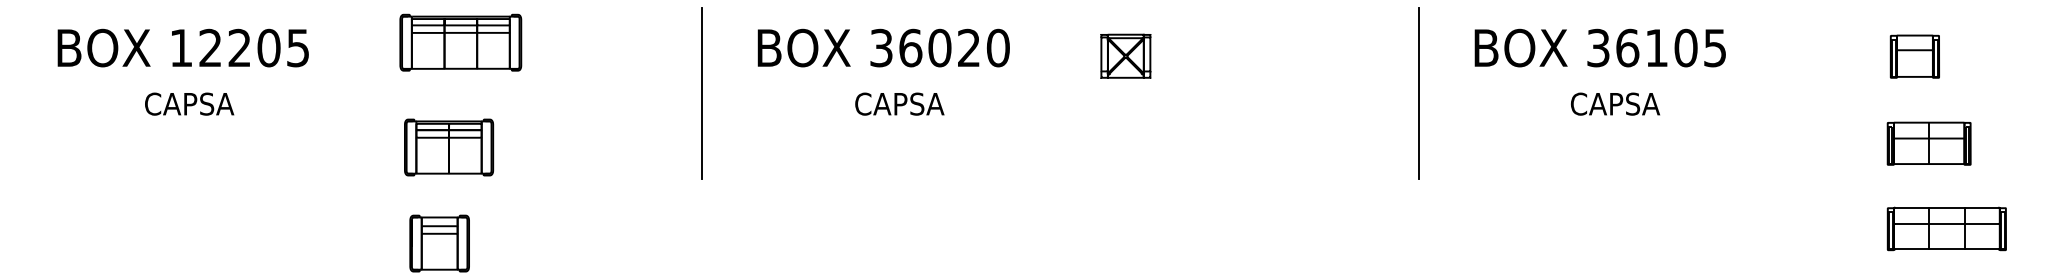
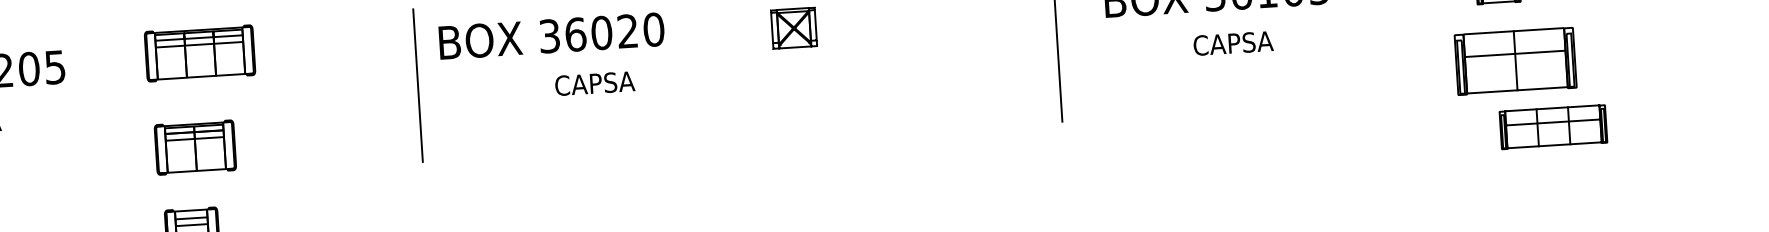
text: (883, 47) -> (551, 35), moved
part: (1928, 143) -> (1514, 61), size x1.6
part: (1946, 228) -> (1553, 126), moved

